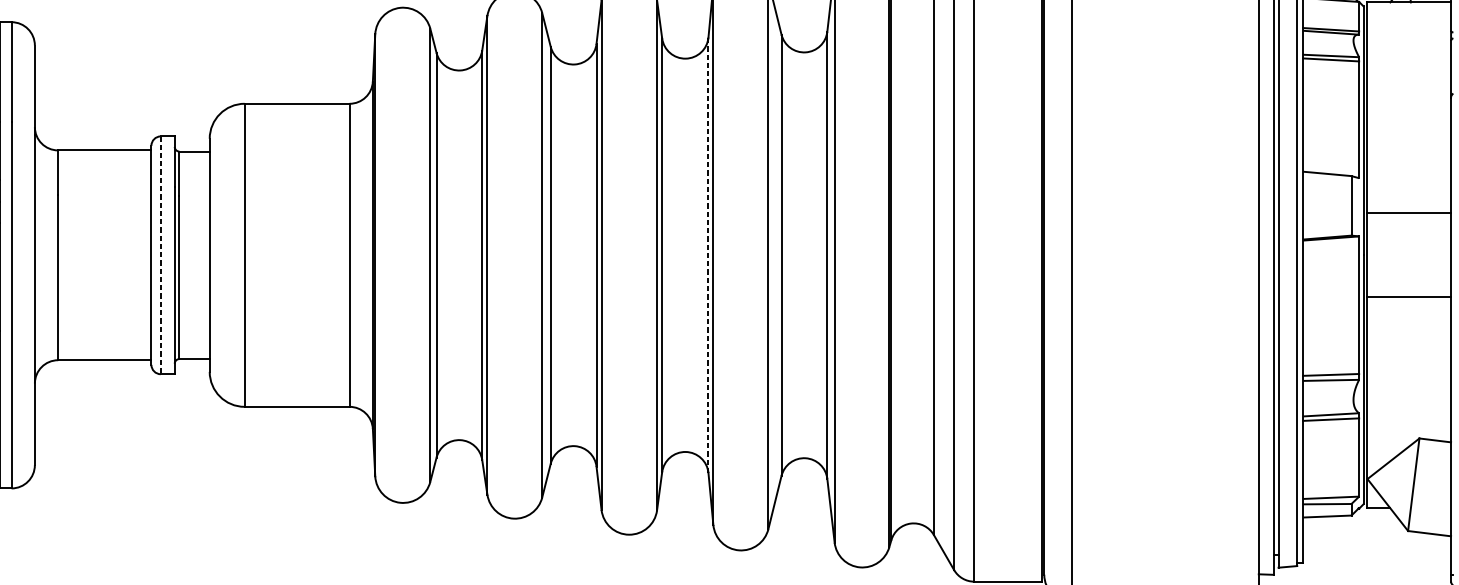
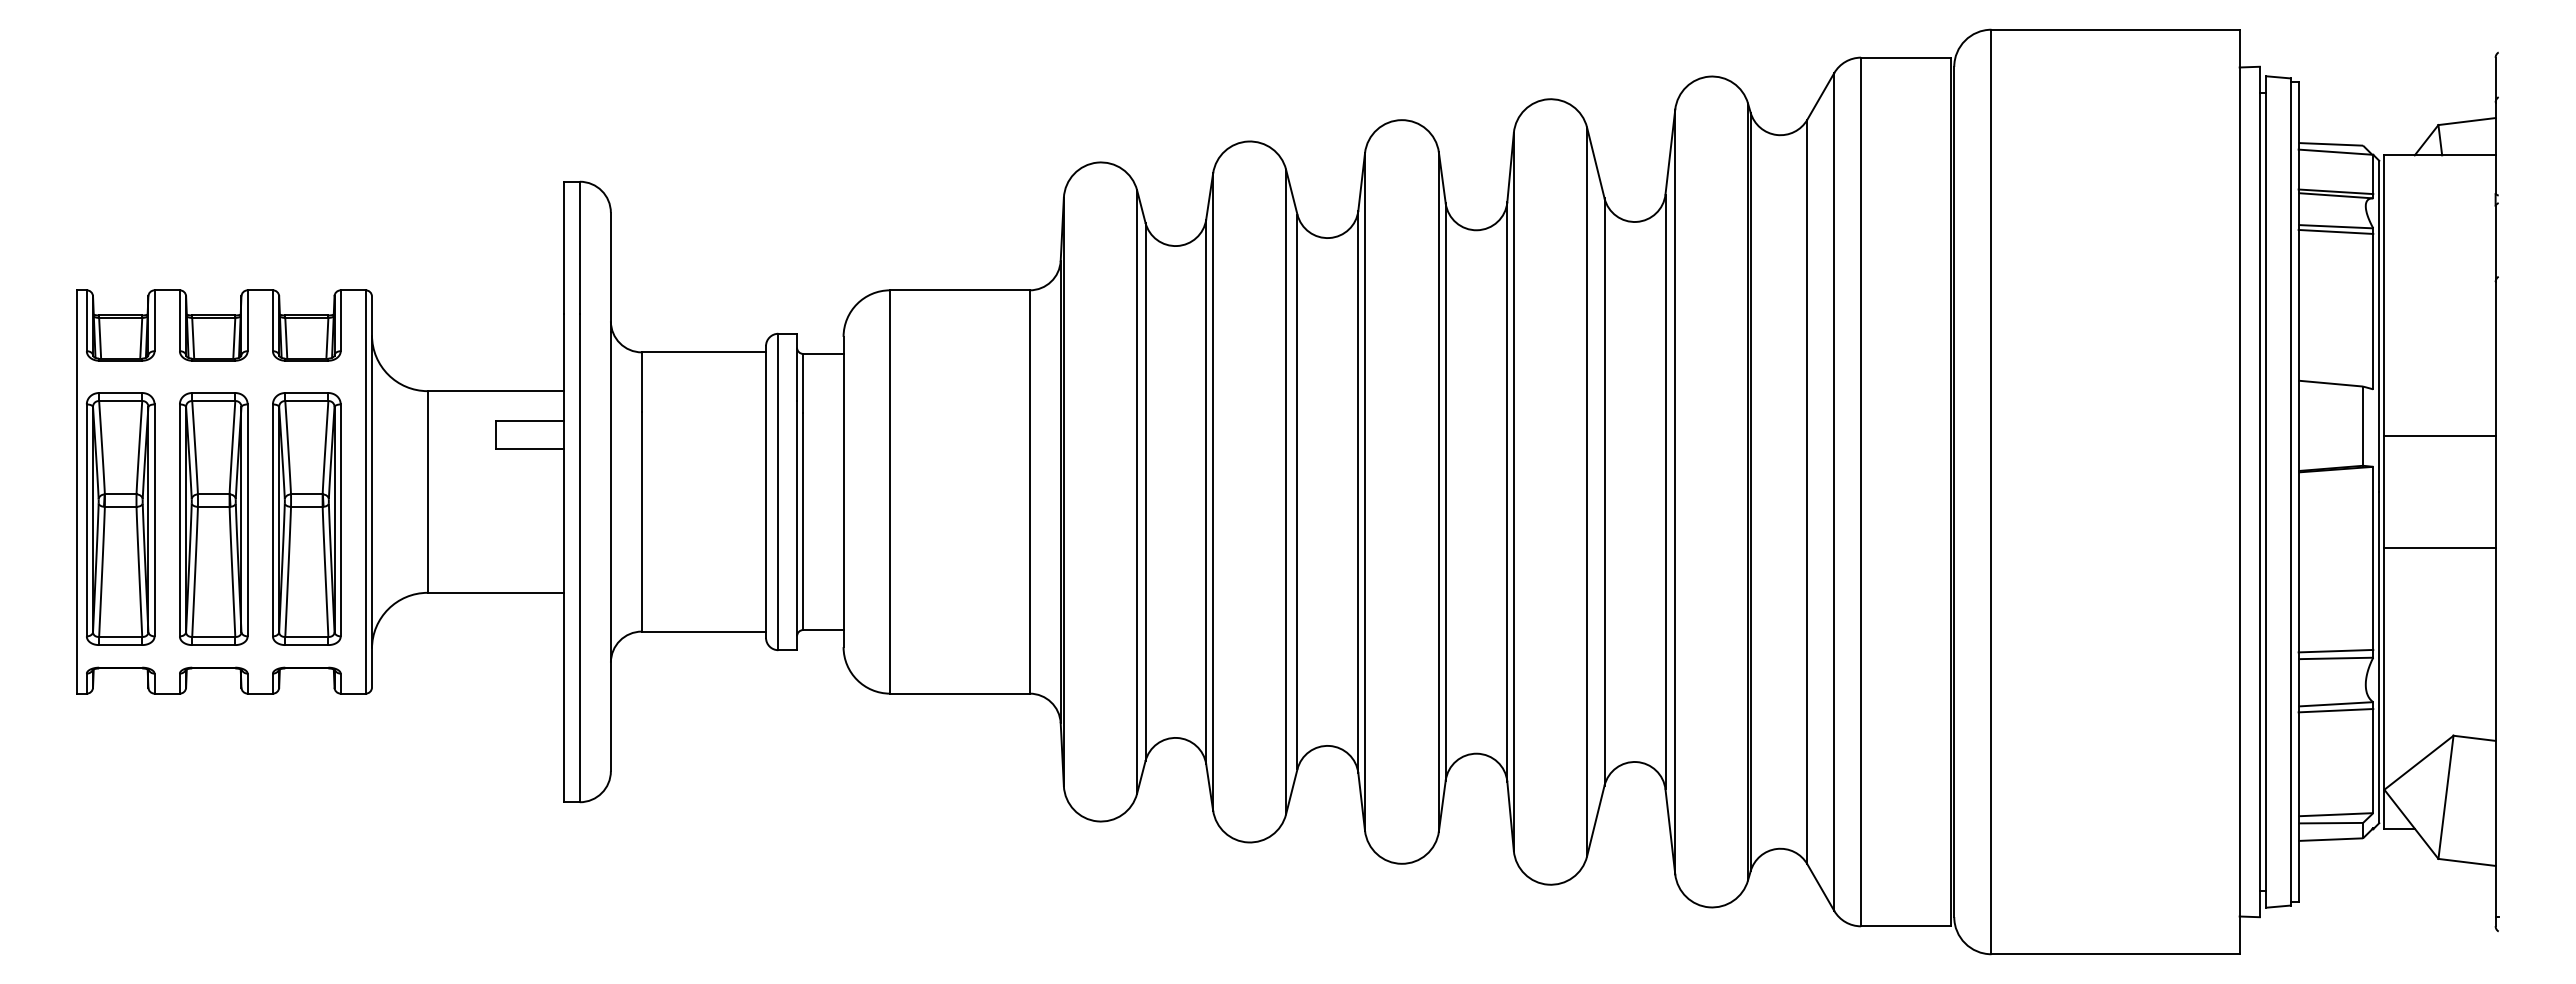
line: (160, 255) -> (778, 492), dashed -> solid
line: (708, 255) -> (1507, 492), dashed -> solid

